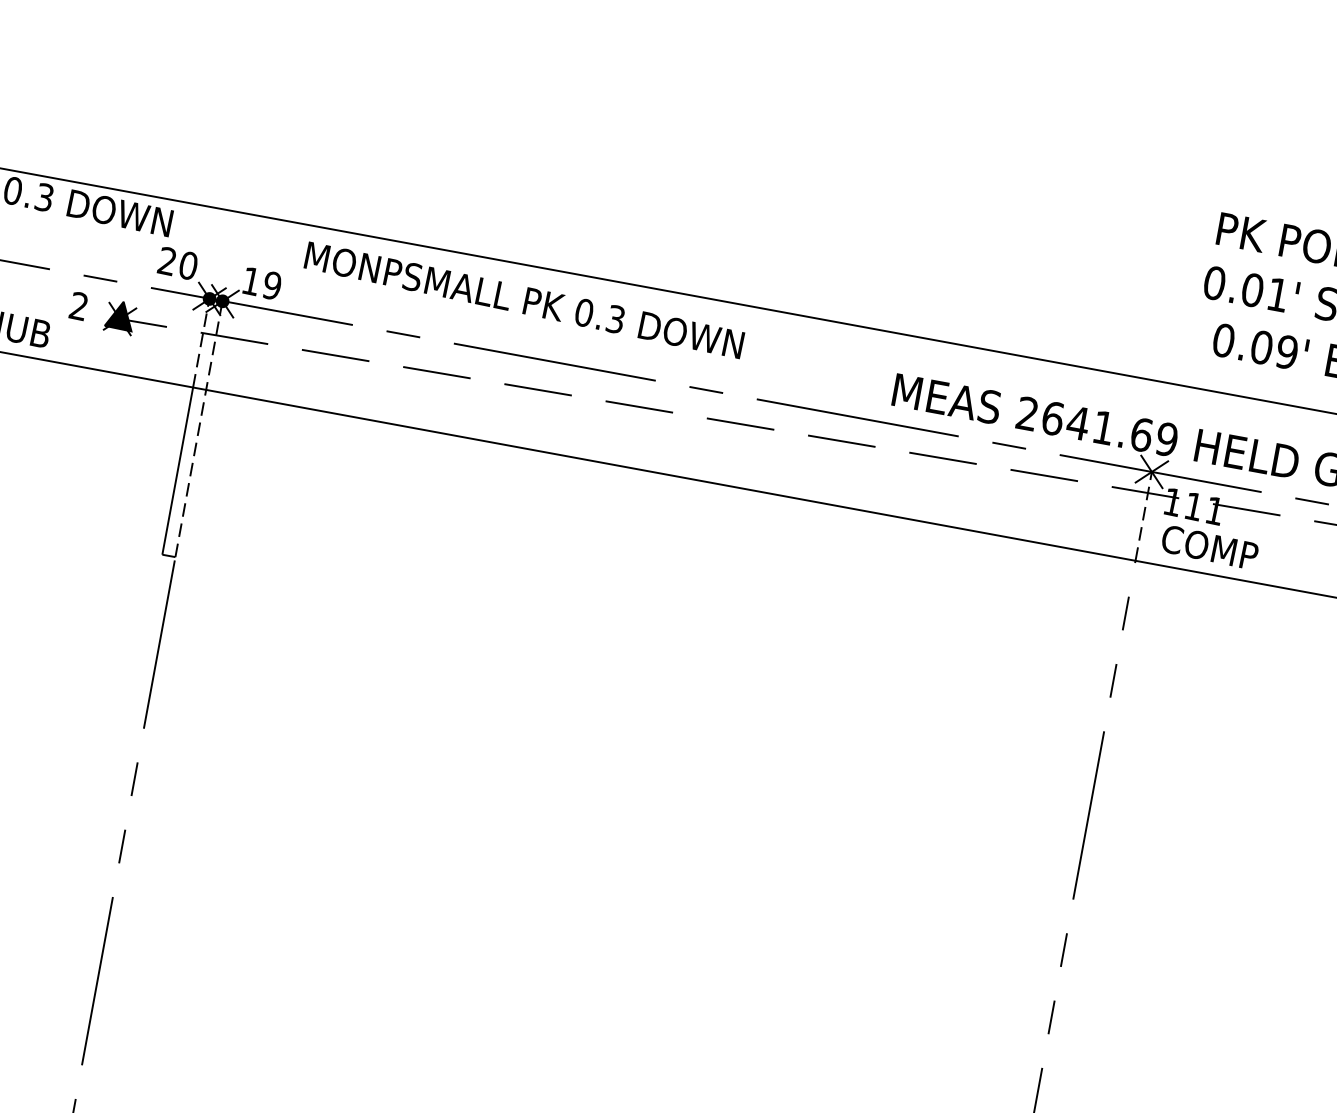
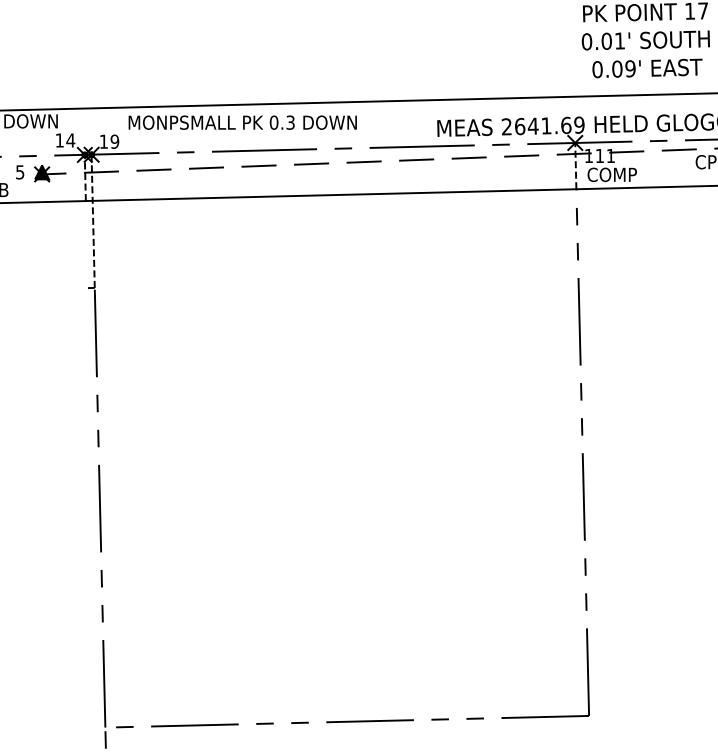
text: (178, 263) -> (65, 140), 20 -> 14
text: (79, 306) -> (20, 172), 2 -> 5
line: (176, 470) -> (86, 244), removed

